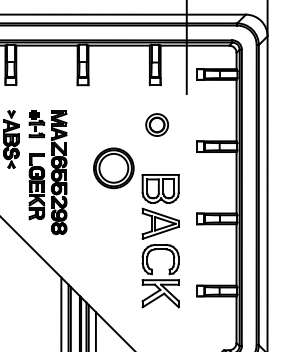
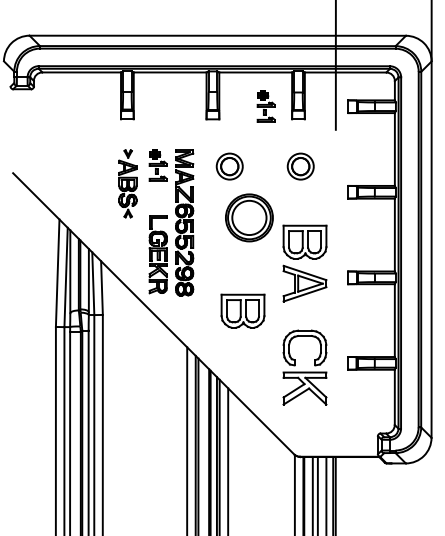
part: (127, 74) -> (265, 106), added
part: (97, 124) -> (229, 166), added
part: (36, 186) -> (157, 254), moved
part: (108, 246) -> (242, 310), added
part: (160, 275) -> (304, 367), moved

